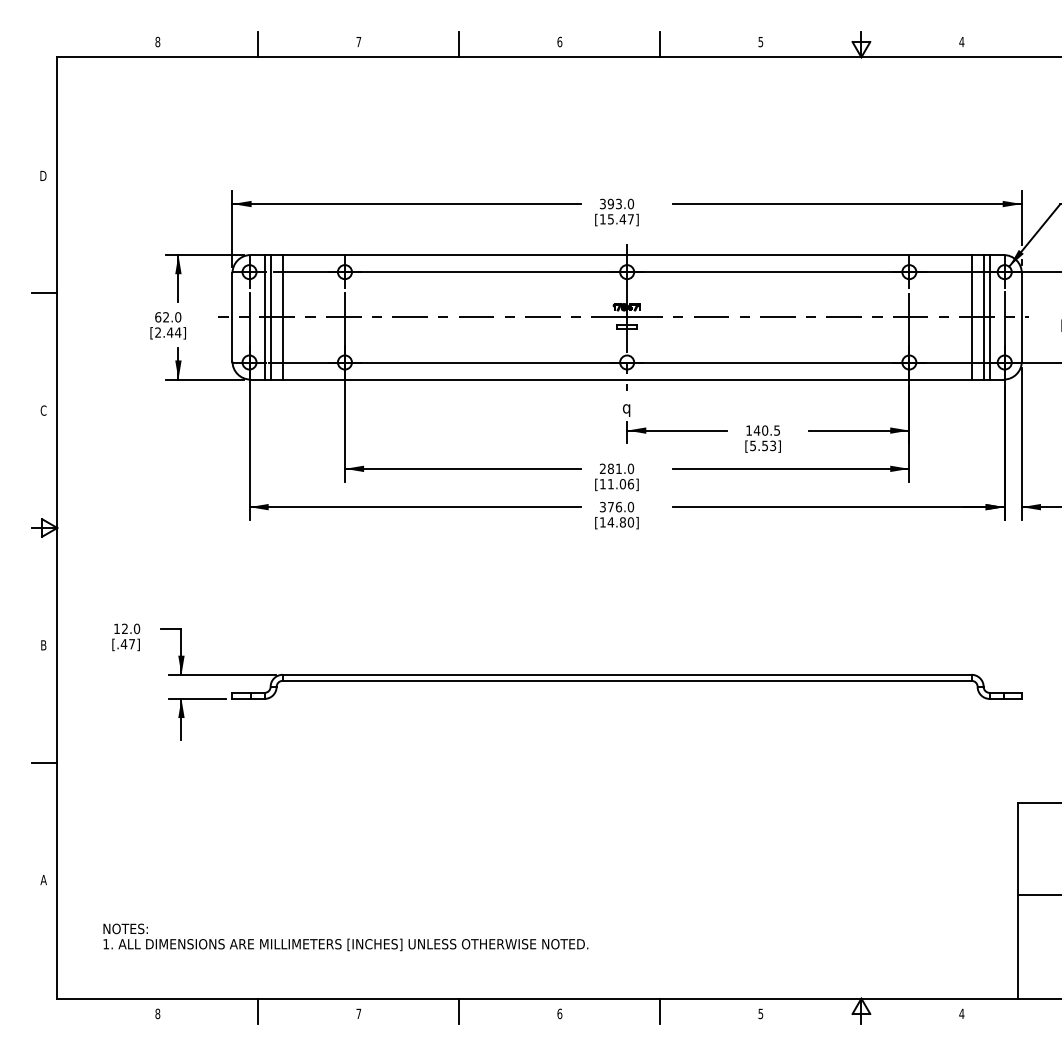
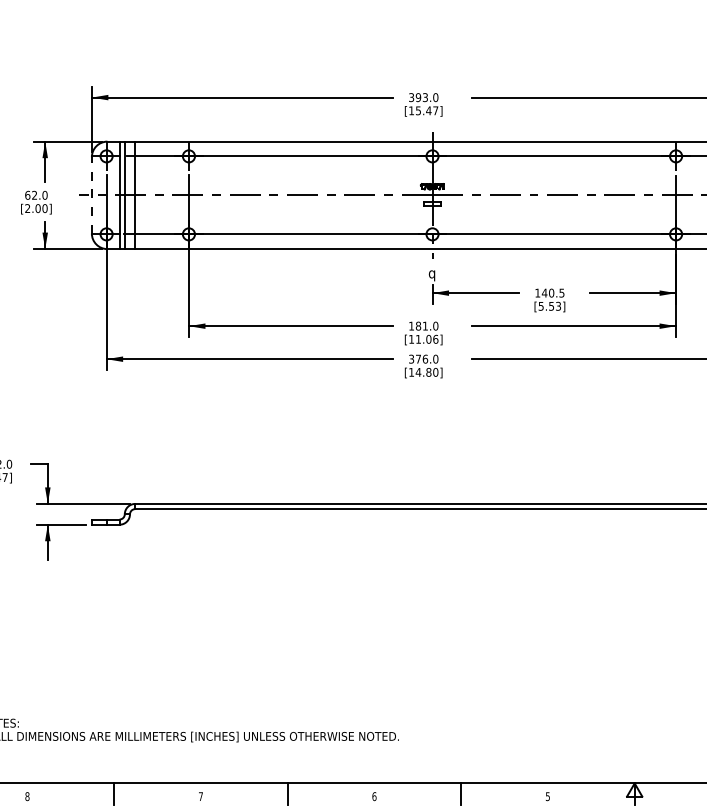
line: (232, 316) -> (91, 194), solid -> dashed
text: (173, 332) -> (40, 208), [2.44] -> [2.00]
text: (602, 468) -> (411, 325), 281.0 -> 181.0

